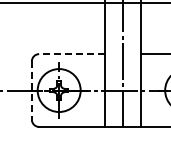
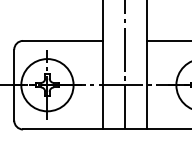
line: (71, 54) -> (62, 41), dashed -> solid
line: (31, 91) -> (13, 86), dashed -> solid

